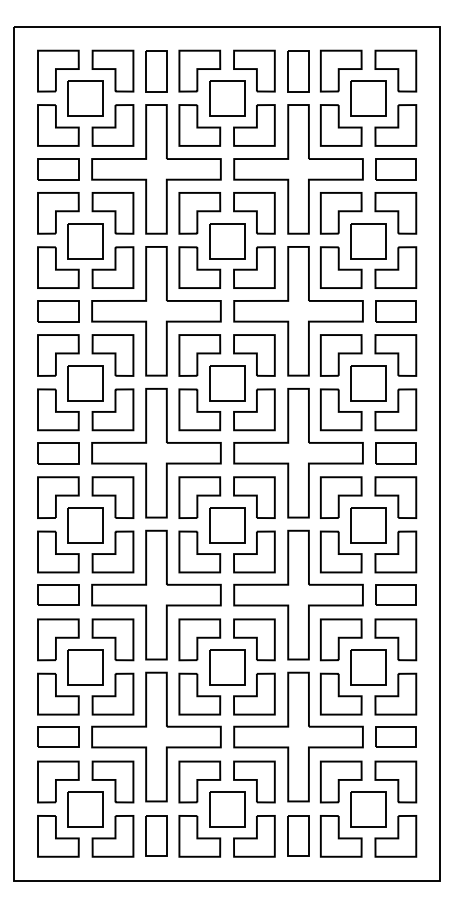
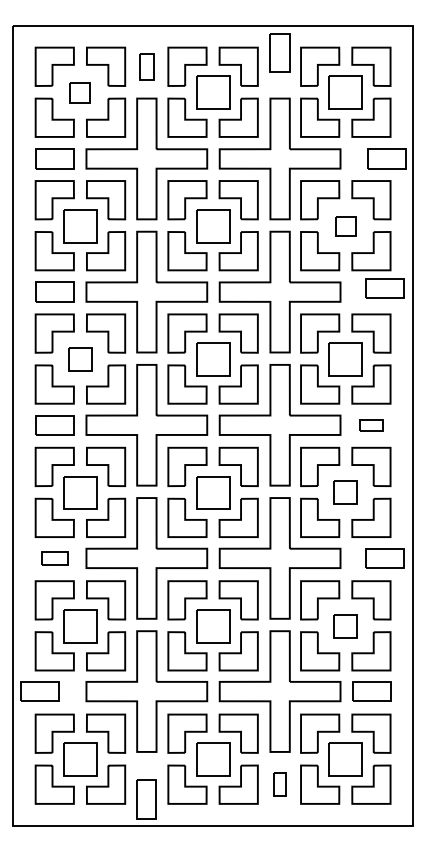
part: (156, 71) -> (146, 67), size x0.7
part: (298, 71) -> (280, 53), moved
part: (85, 98) -> (80, 92), size x0.6
part: (395, 169) -> (387, 159), moved
part: (368, 241) -> (345, 226), size x0.6
part: (395, 311) -> (384, 288), moved
part: (85, 383) -> (80, 359), size x0.7
part: (395, 453) -> (371, 425), size x0.6
part: (368, 525) -> (345, 493), size x0.7
part: (58, 594) -> (54, 557), size x0.7
part: (395, 594) -> (384, 557), moved
part: (368, 667) -> (345, 626), size x0.7
part: (58, 736) -> (39, 691), moved
part: (156, 835) -> (146, 798), moved
part: (298, 835) -> (280, 783), size x0.6

